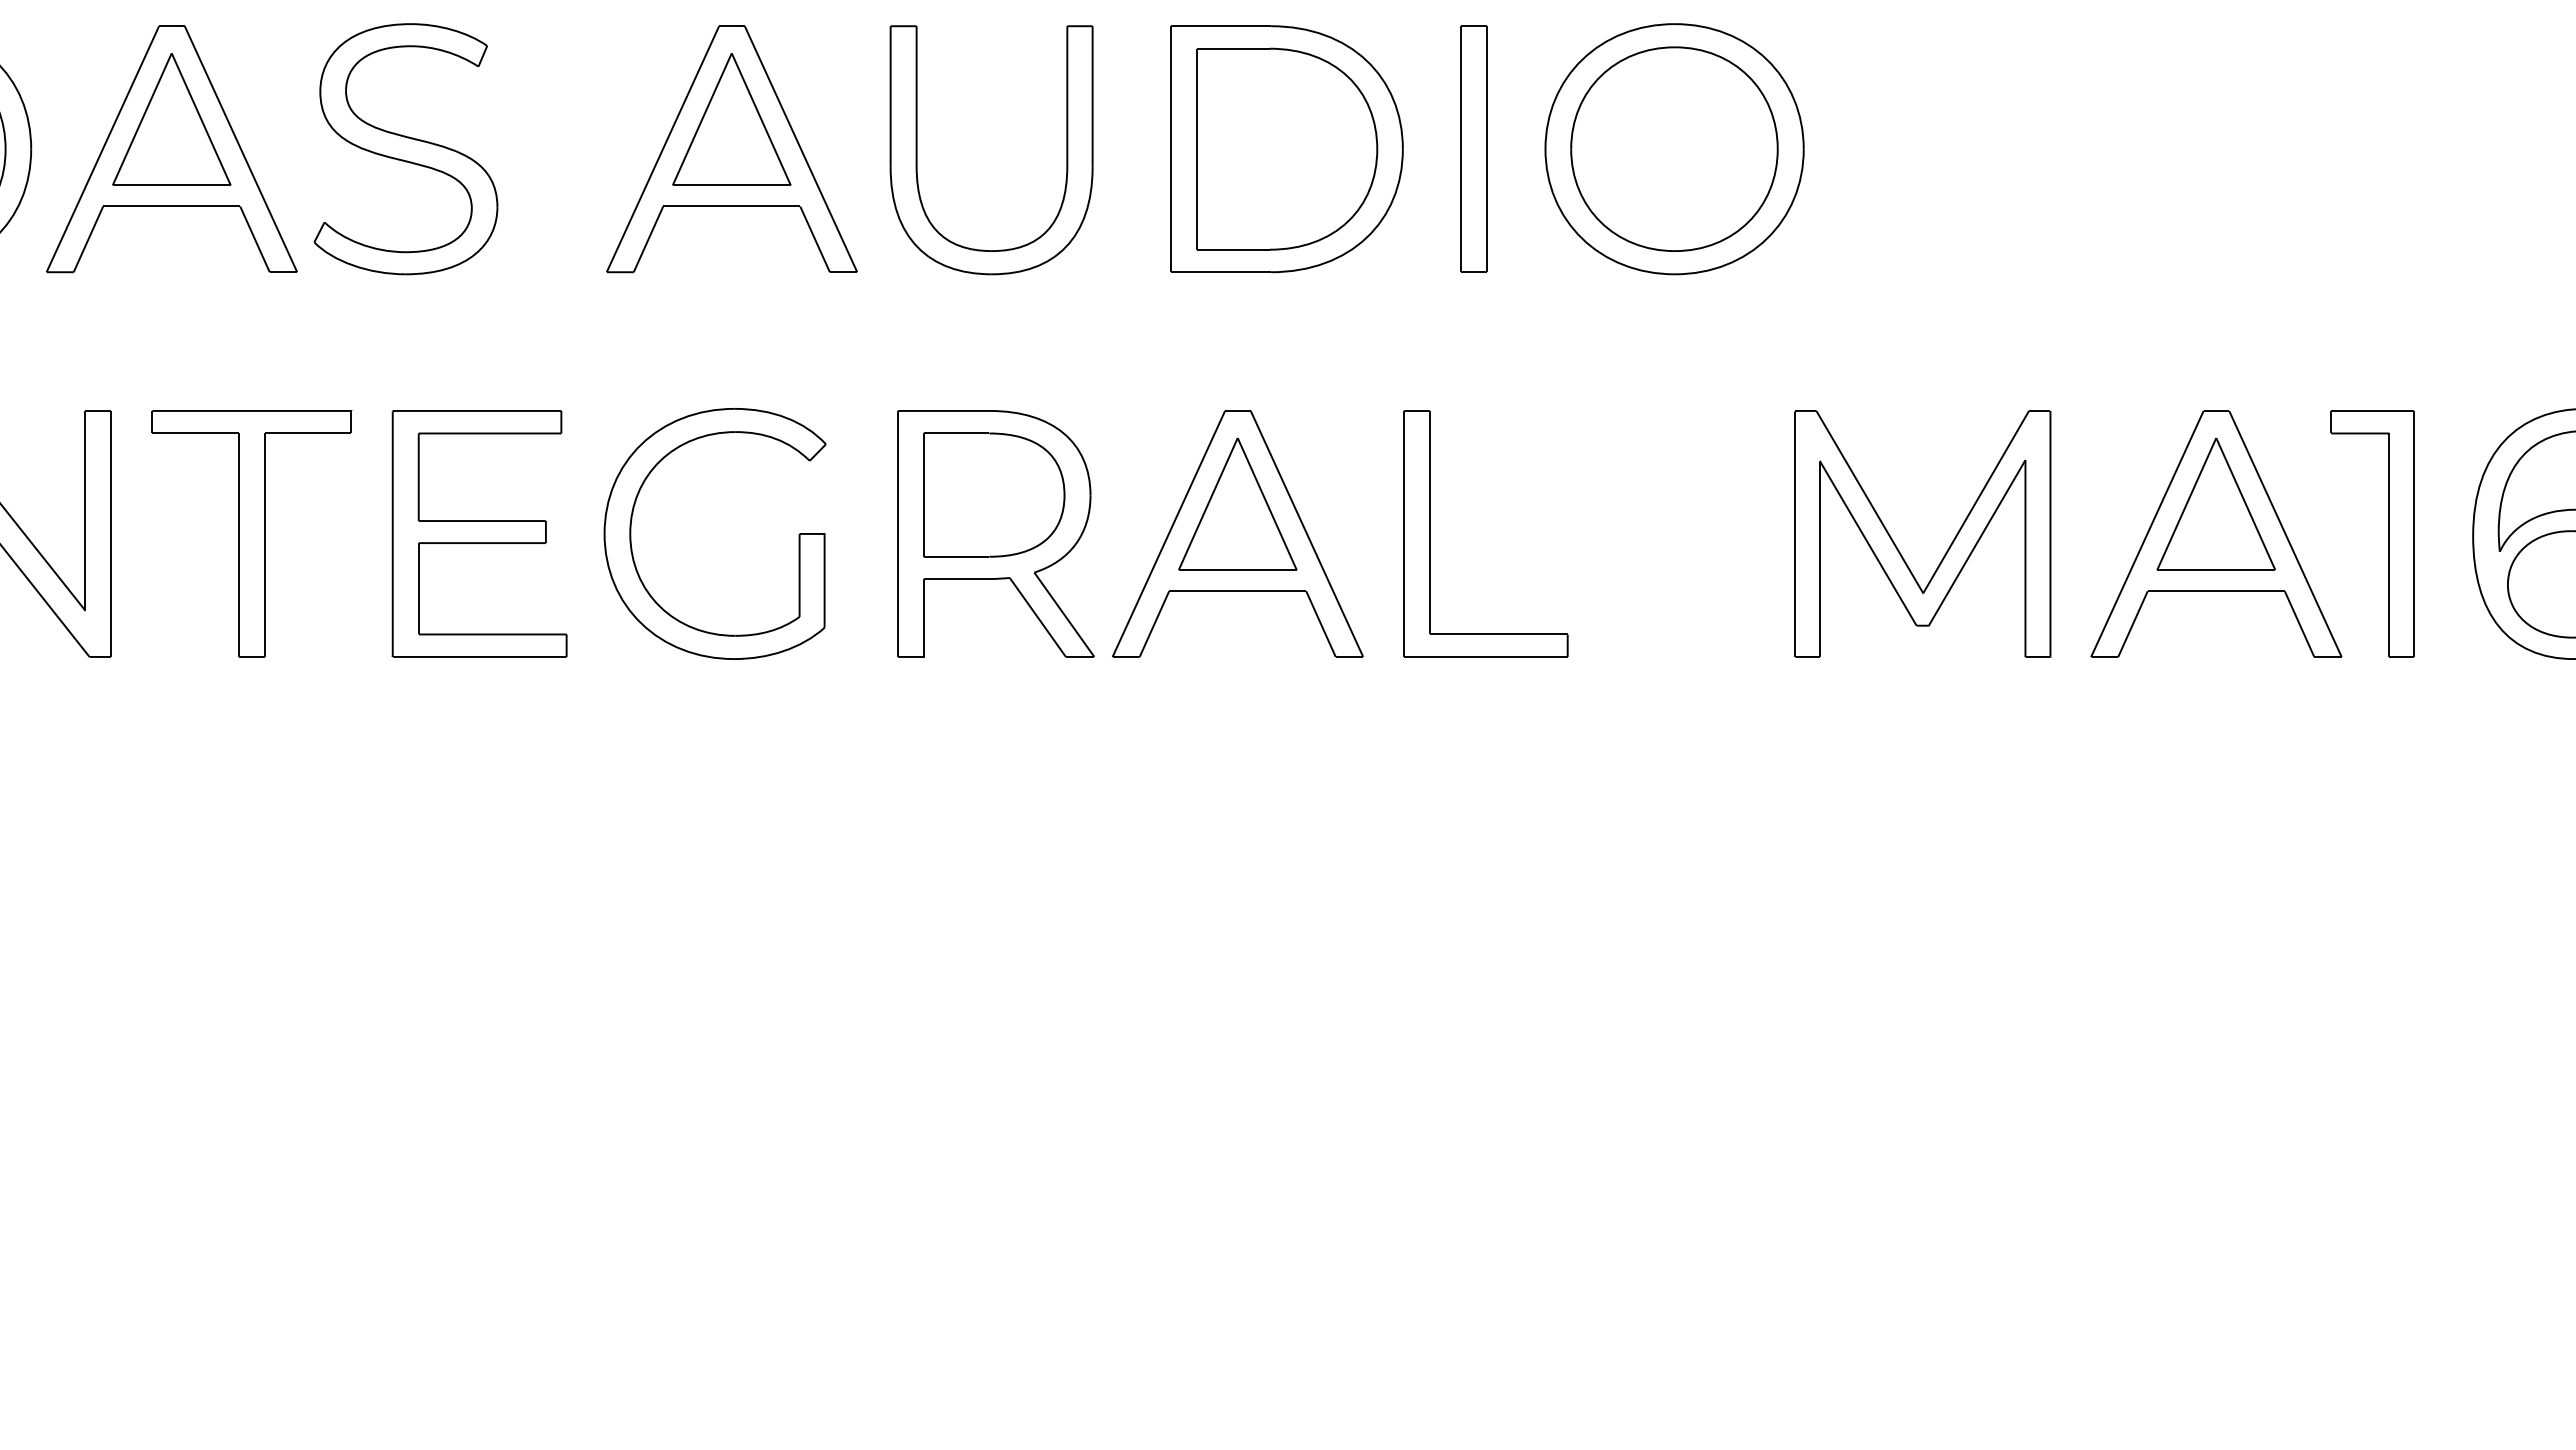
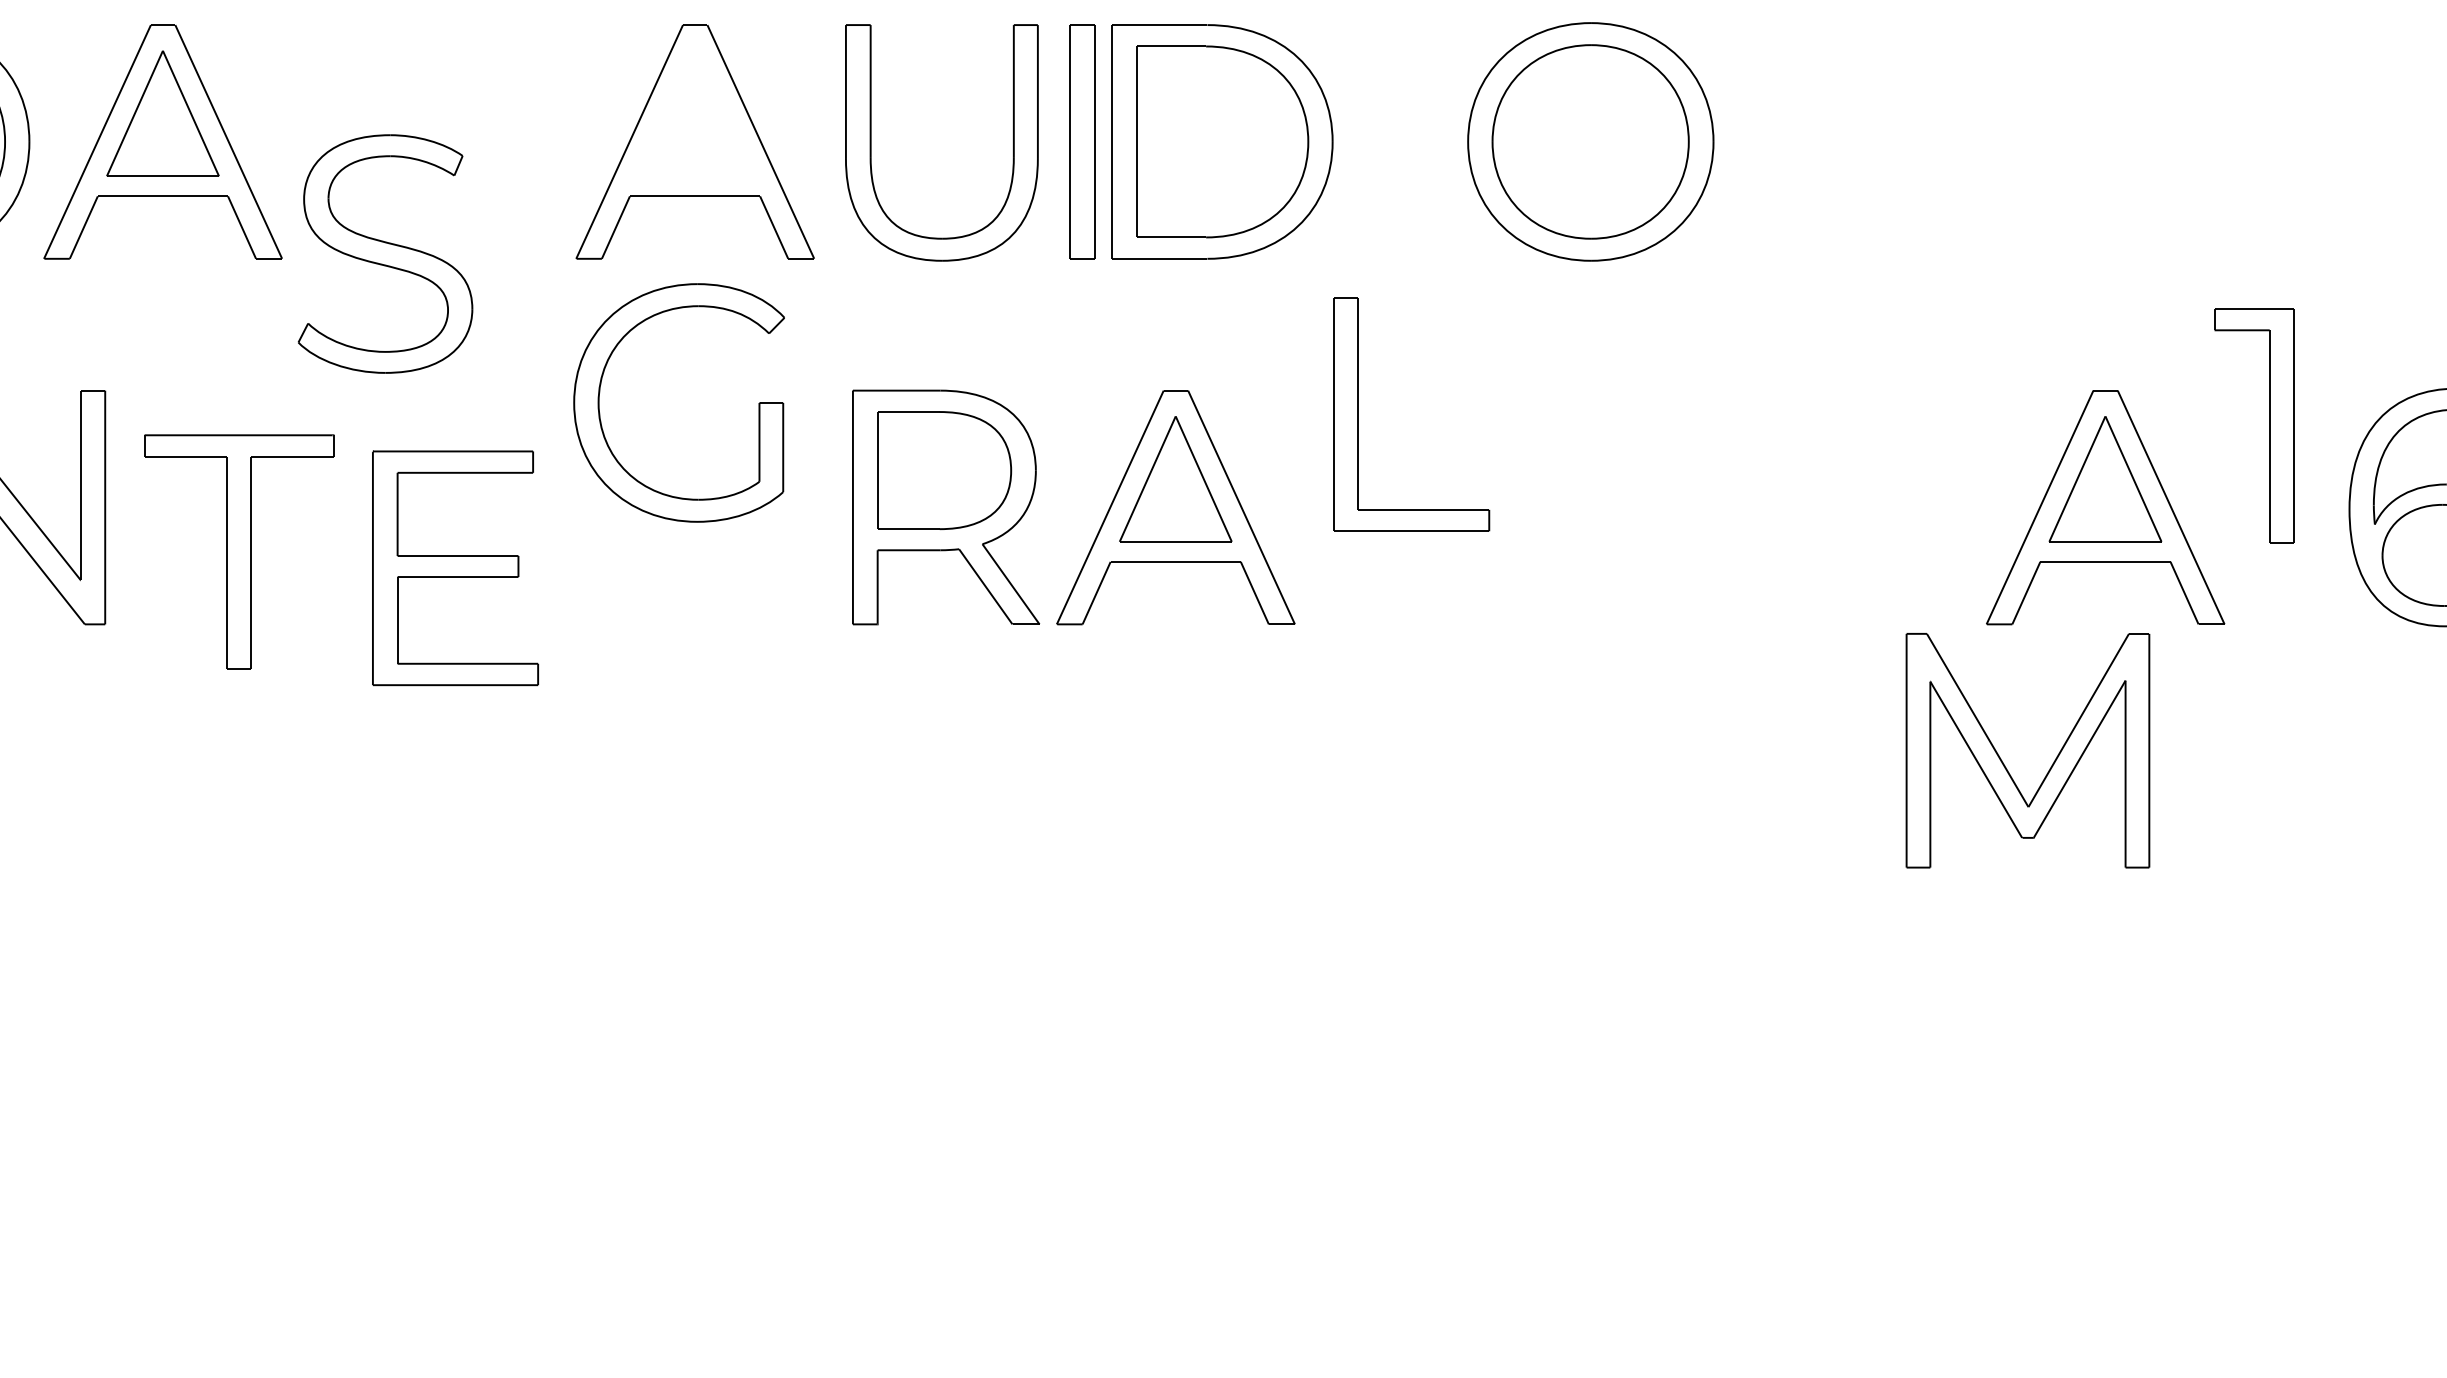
part: (731, 119) -> (694, 113), removed
part: (1473, 148) -> (1081, 141), moved
part: (405, 149) -> (385, 254), moved
part: (251, 533) -> (238, 551), moved
part: (479, 533) -> (455, 567), moved
part: (631, 533) -> (599, 402), moved
part: (1430, 533) -> (1358, 413), moved
part: (2388, 533) -> (2269, 425), moved
part: (1898, 548) -> (2004, 764), moved

